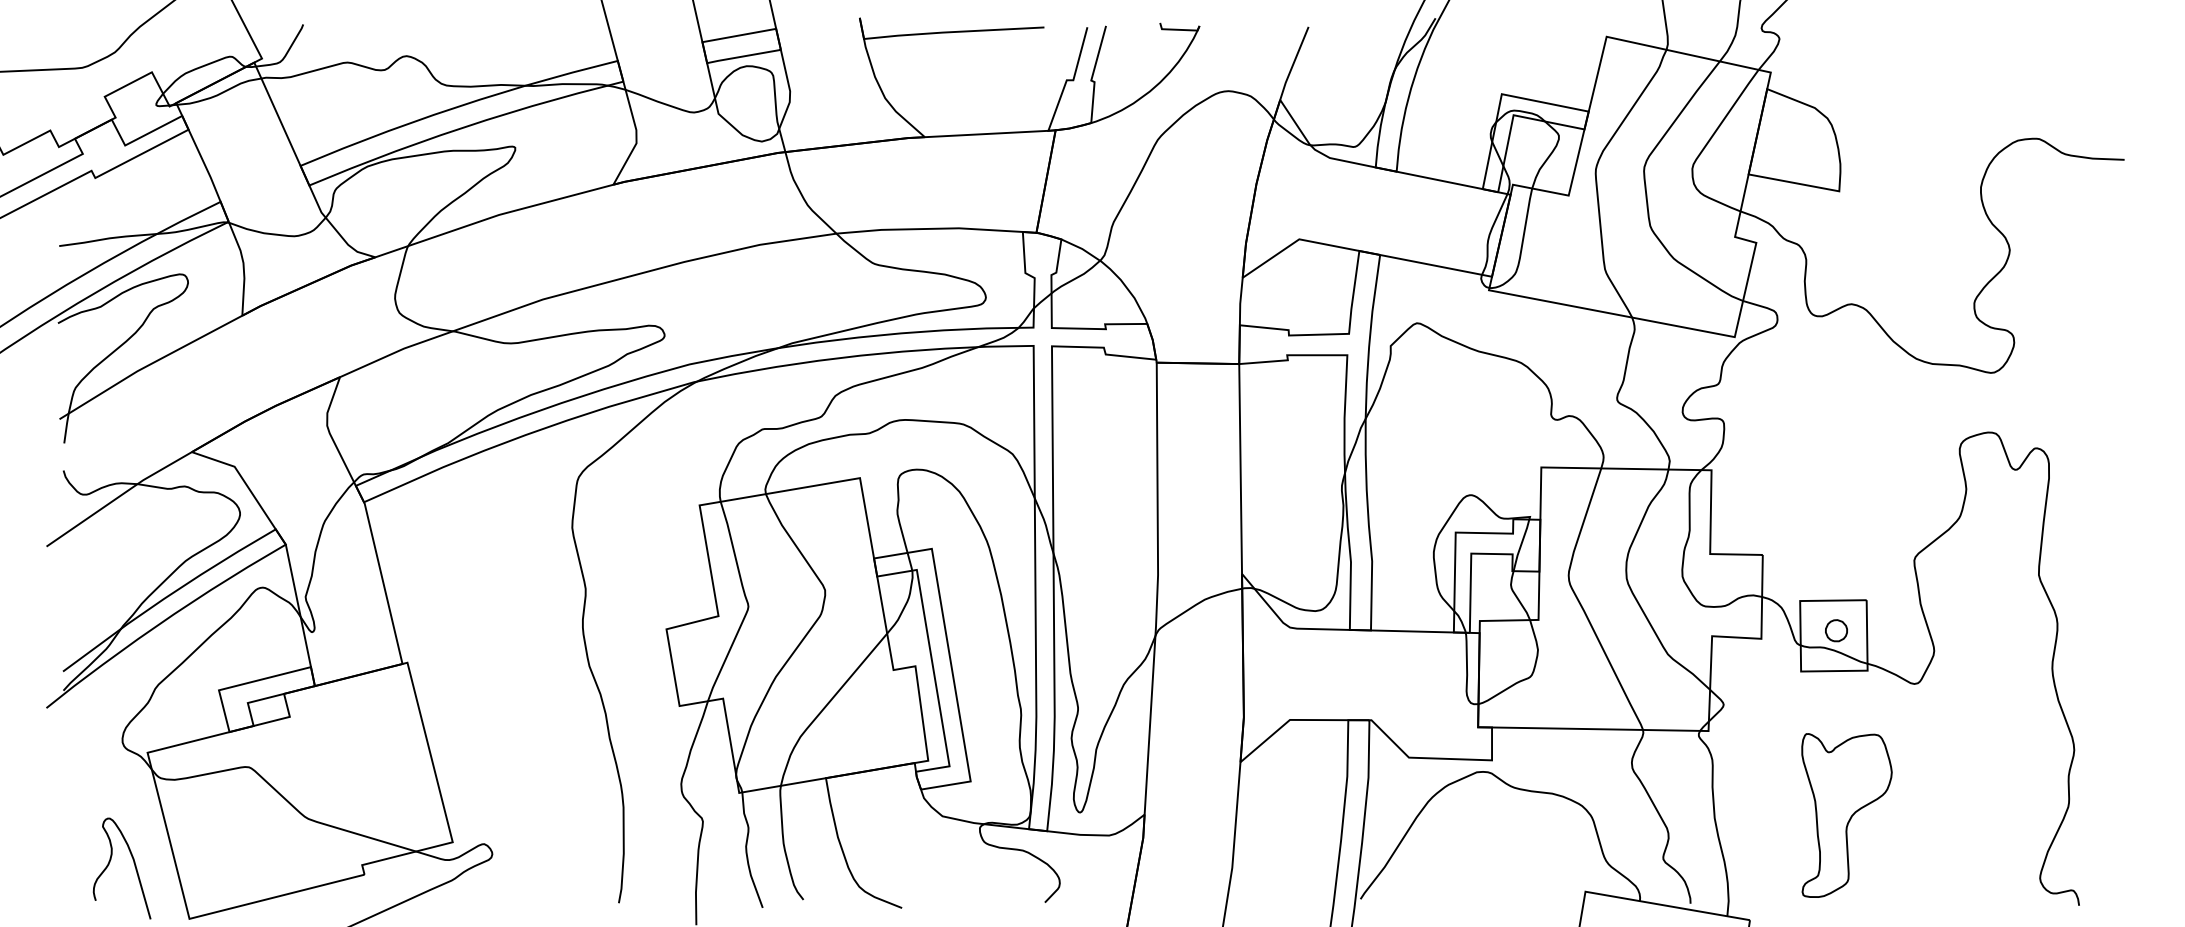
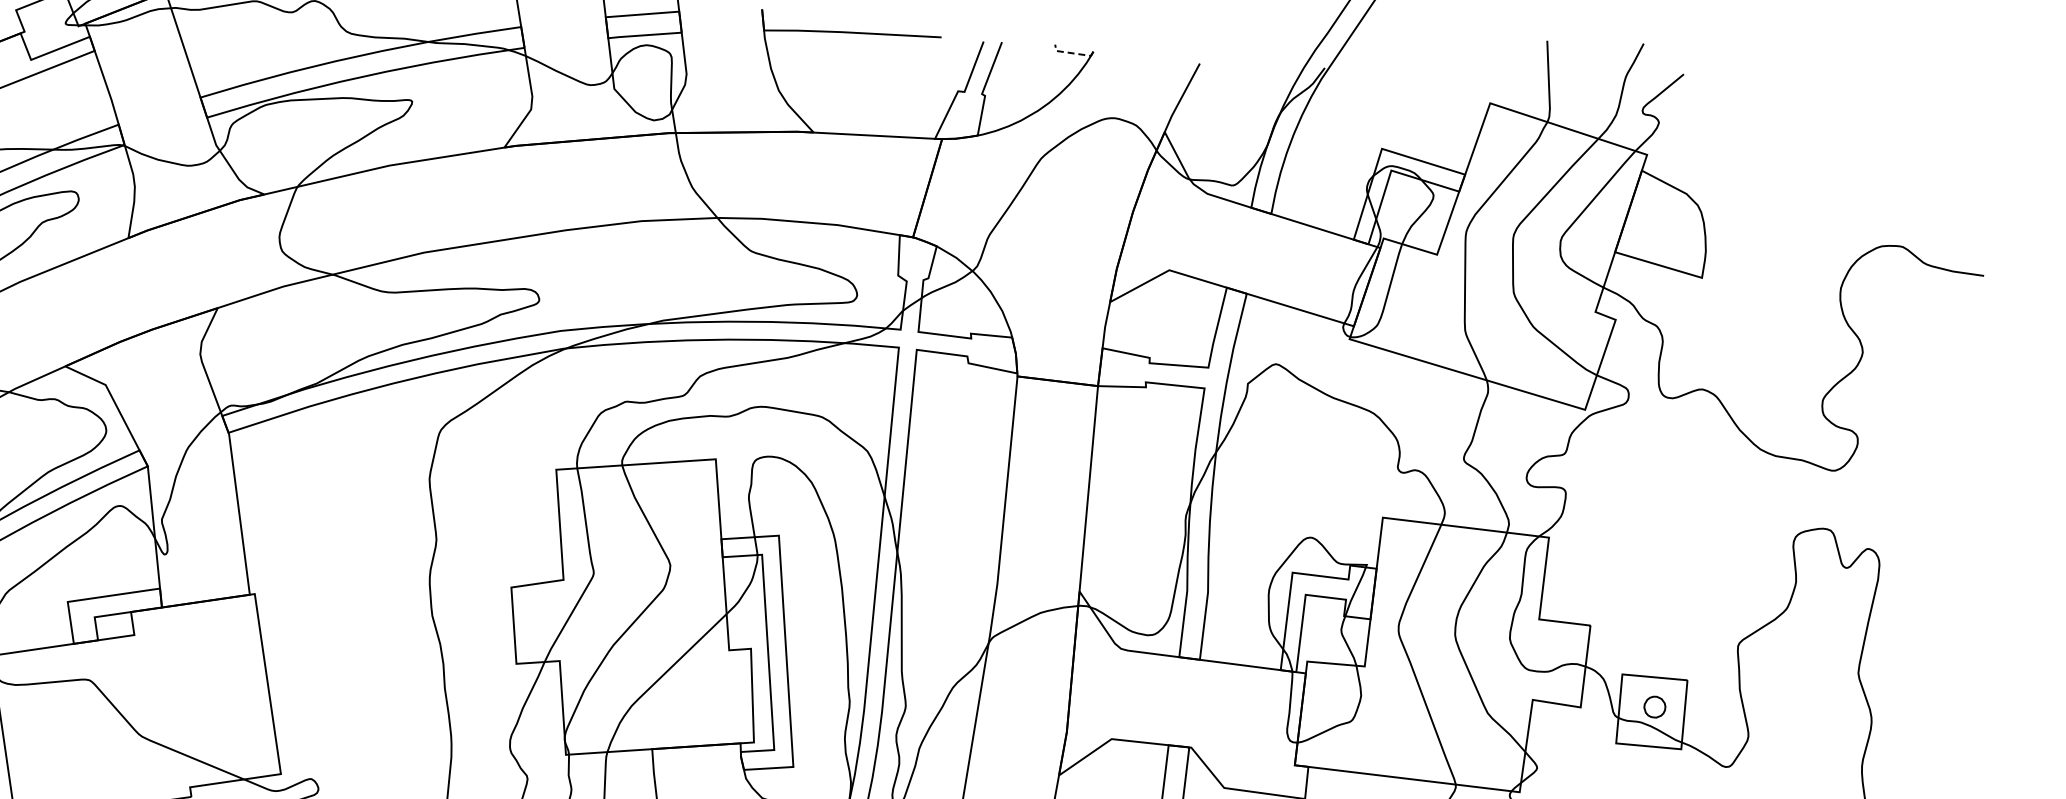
line: (1178, 29) -> (1072, 52), solid -> dashed

